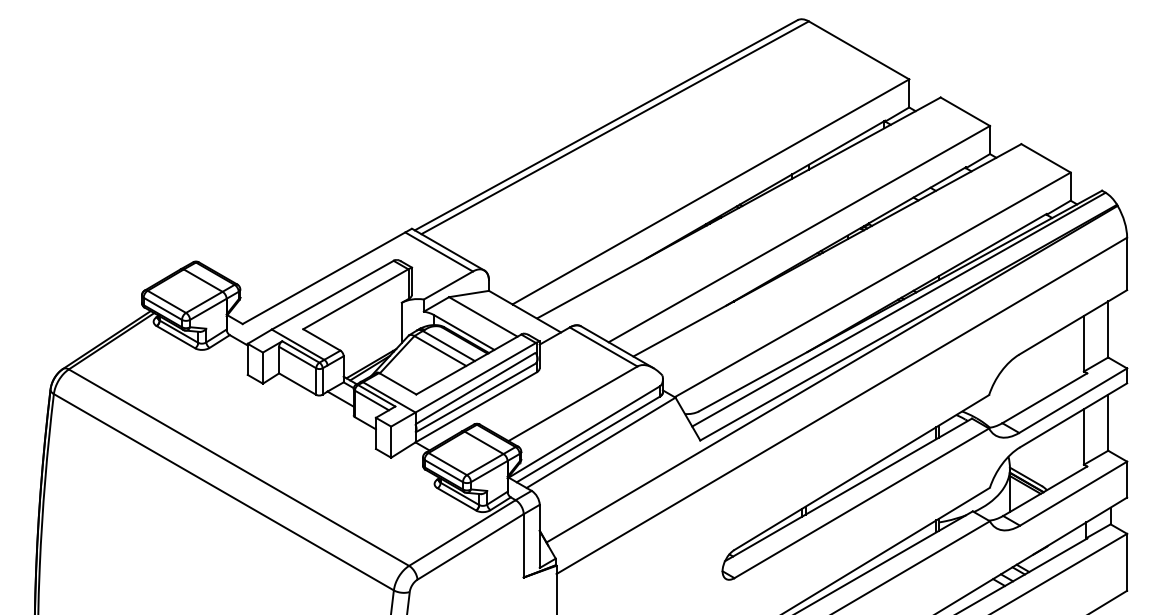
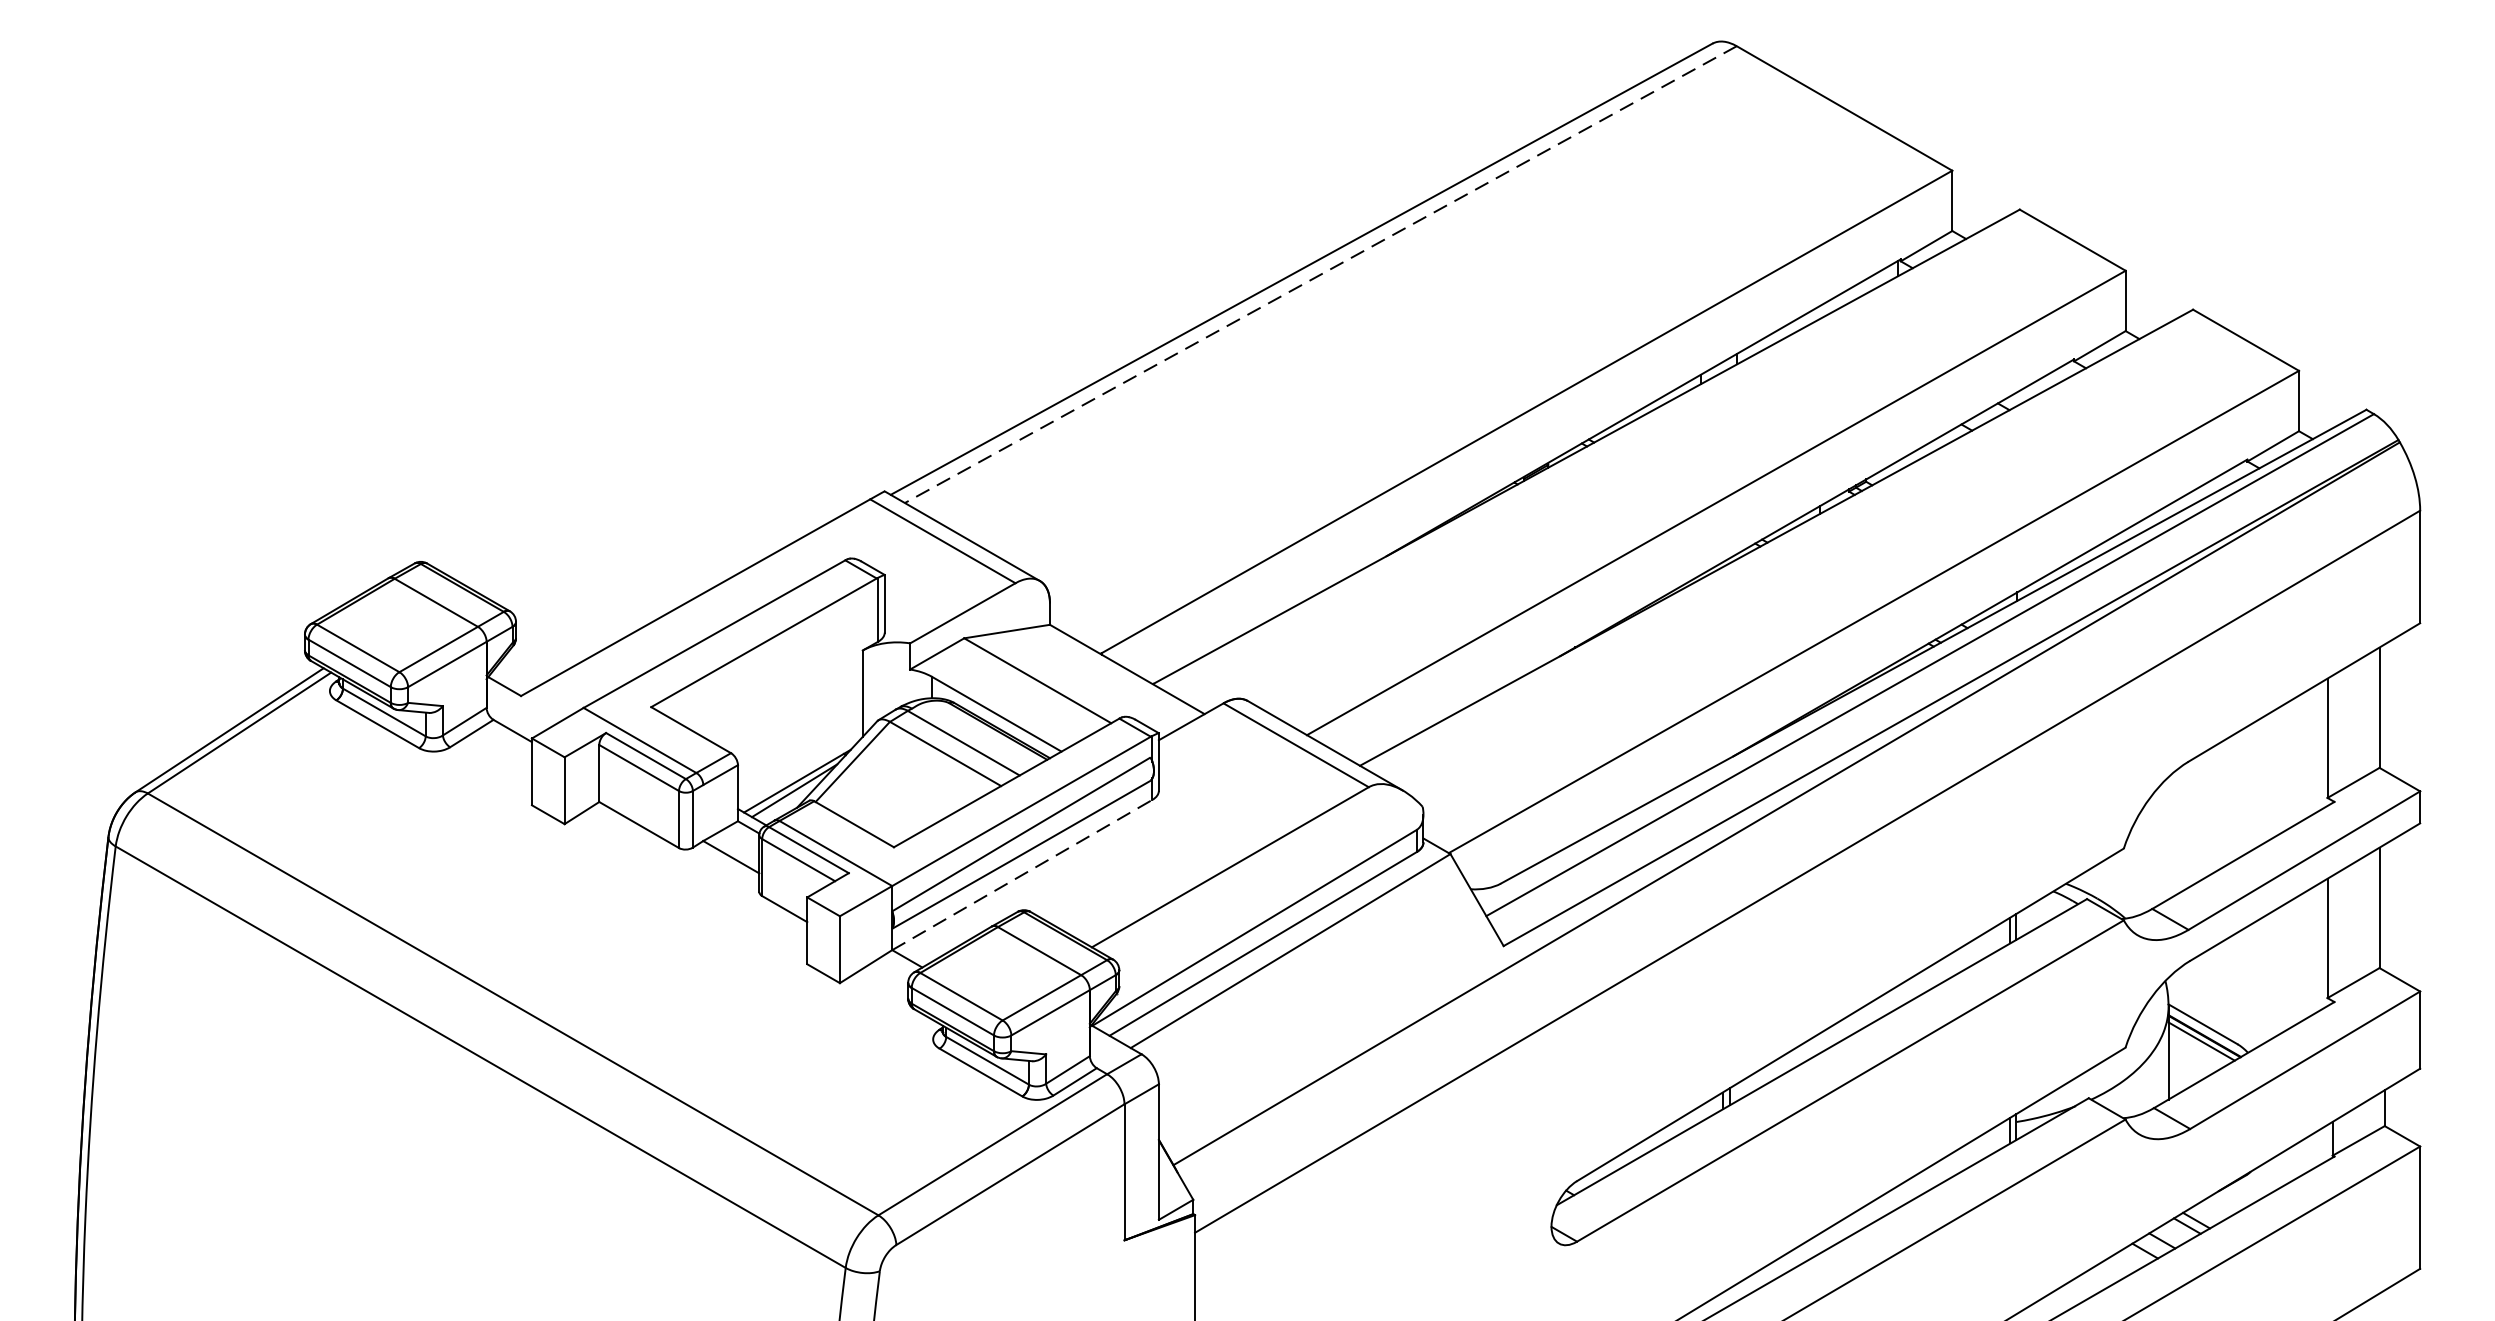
line: (615, 127) -> (1321, 274), solid -> dashed
line: (476, 407) -> (1023, 875), solid -> dashed

